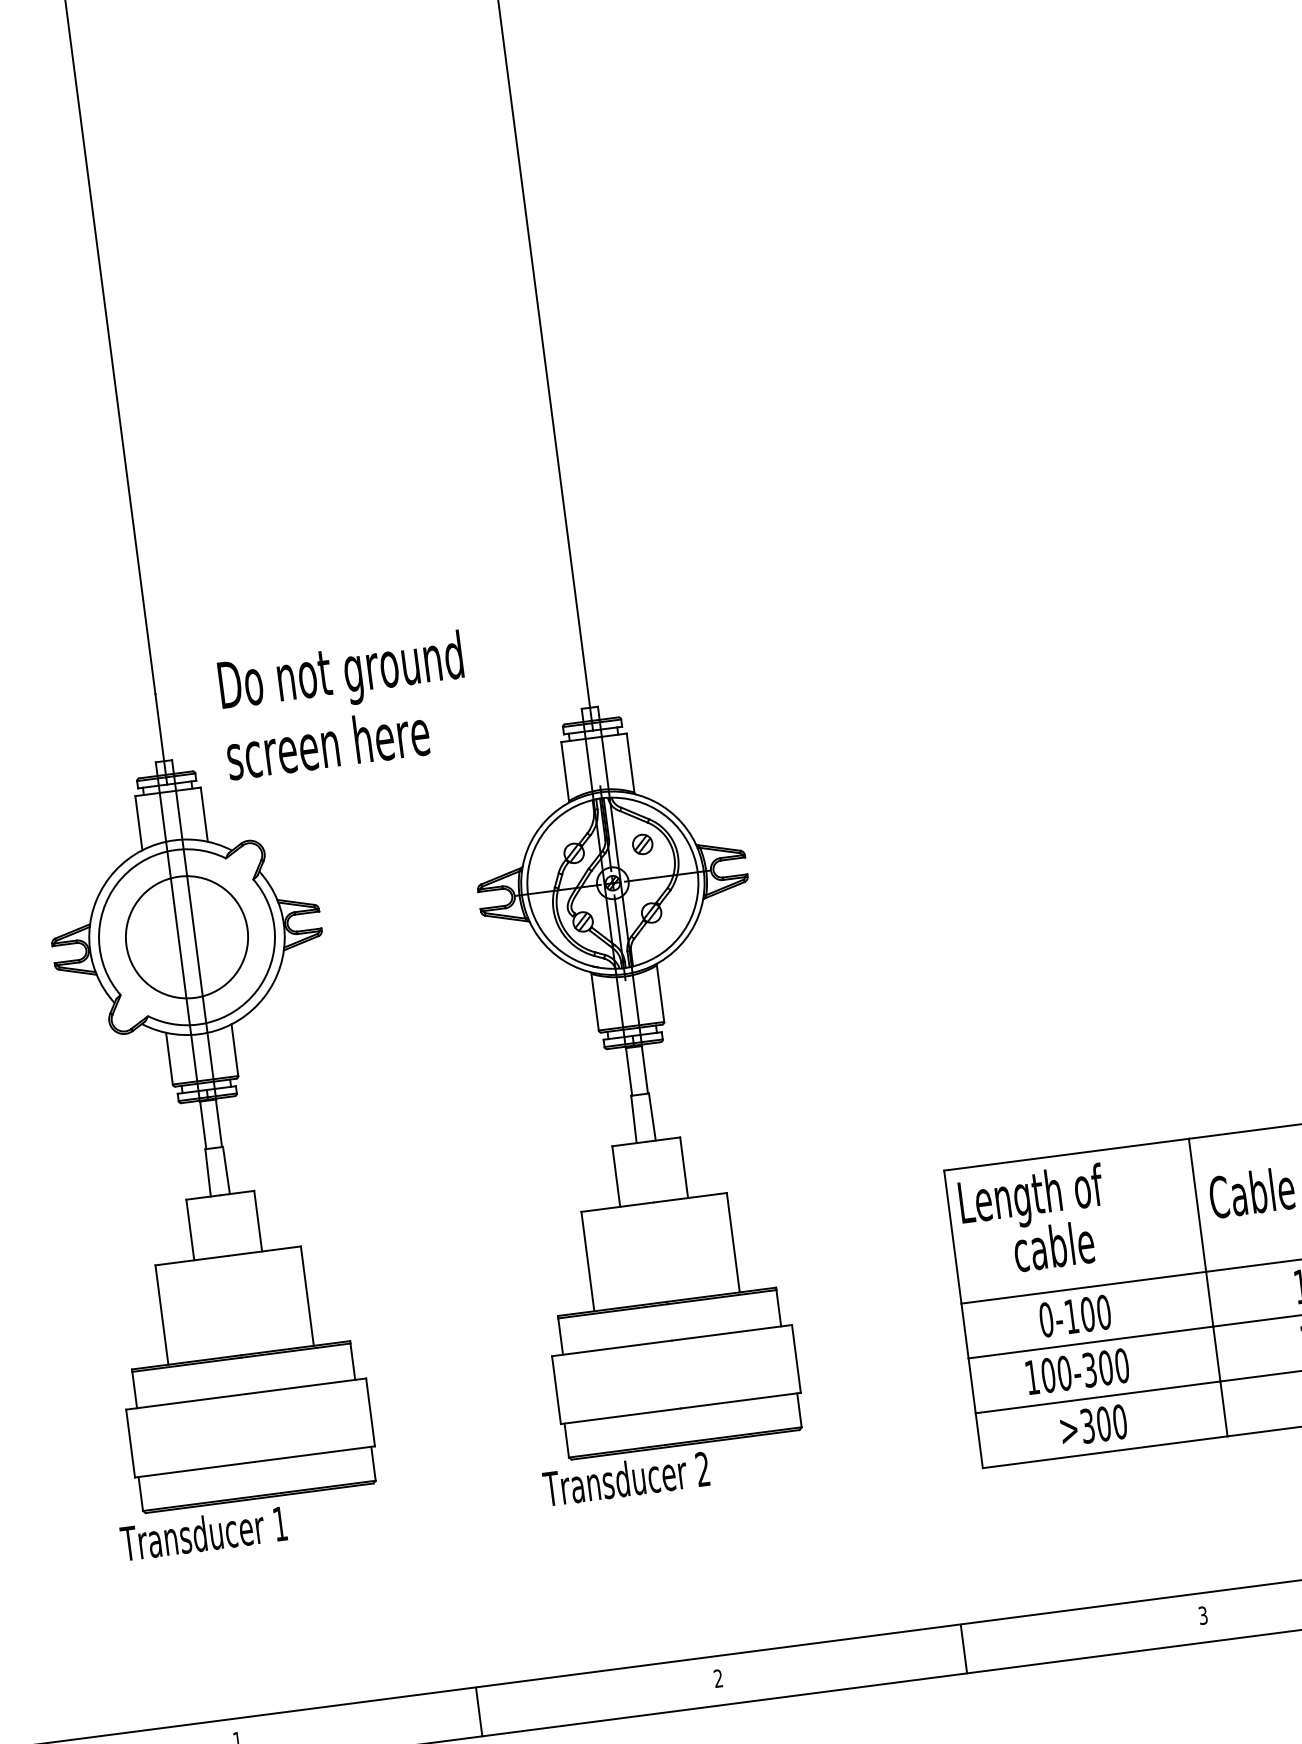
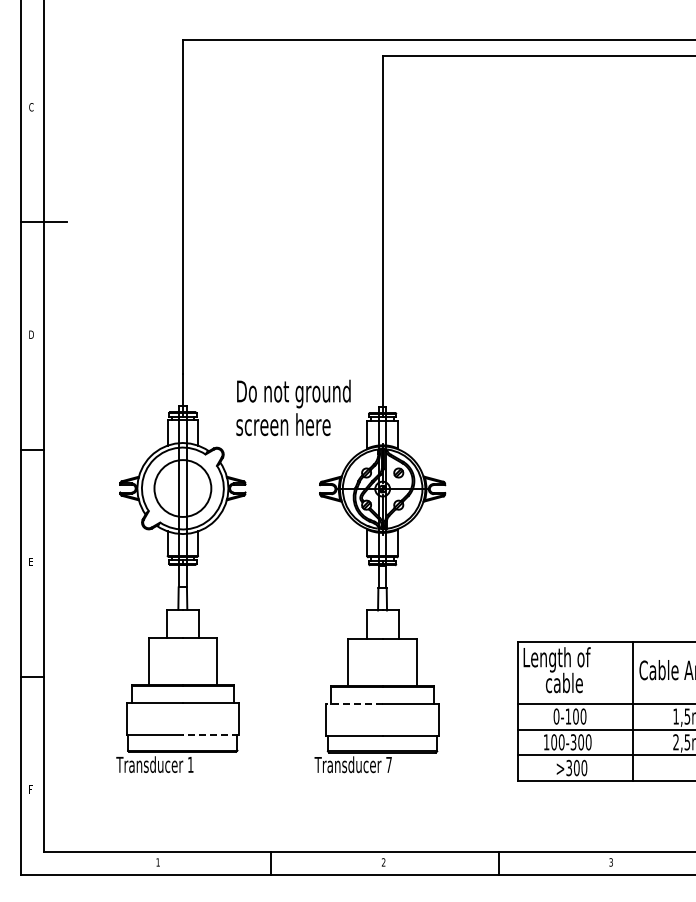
text: (344, 704) -> (293, 407), moved
line: (610, 1348) -> (353, 703), solid -> dashed
line: (313, 1453) -> (210, 734), solid -> dashed
text: (701, 1468) -> (388, 764), 2 -> 7

